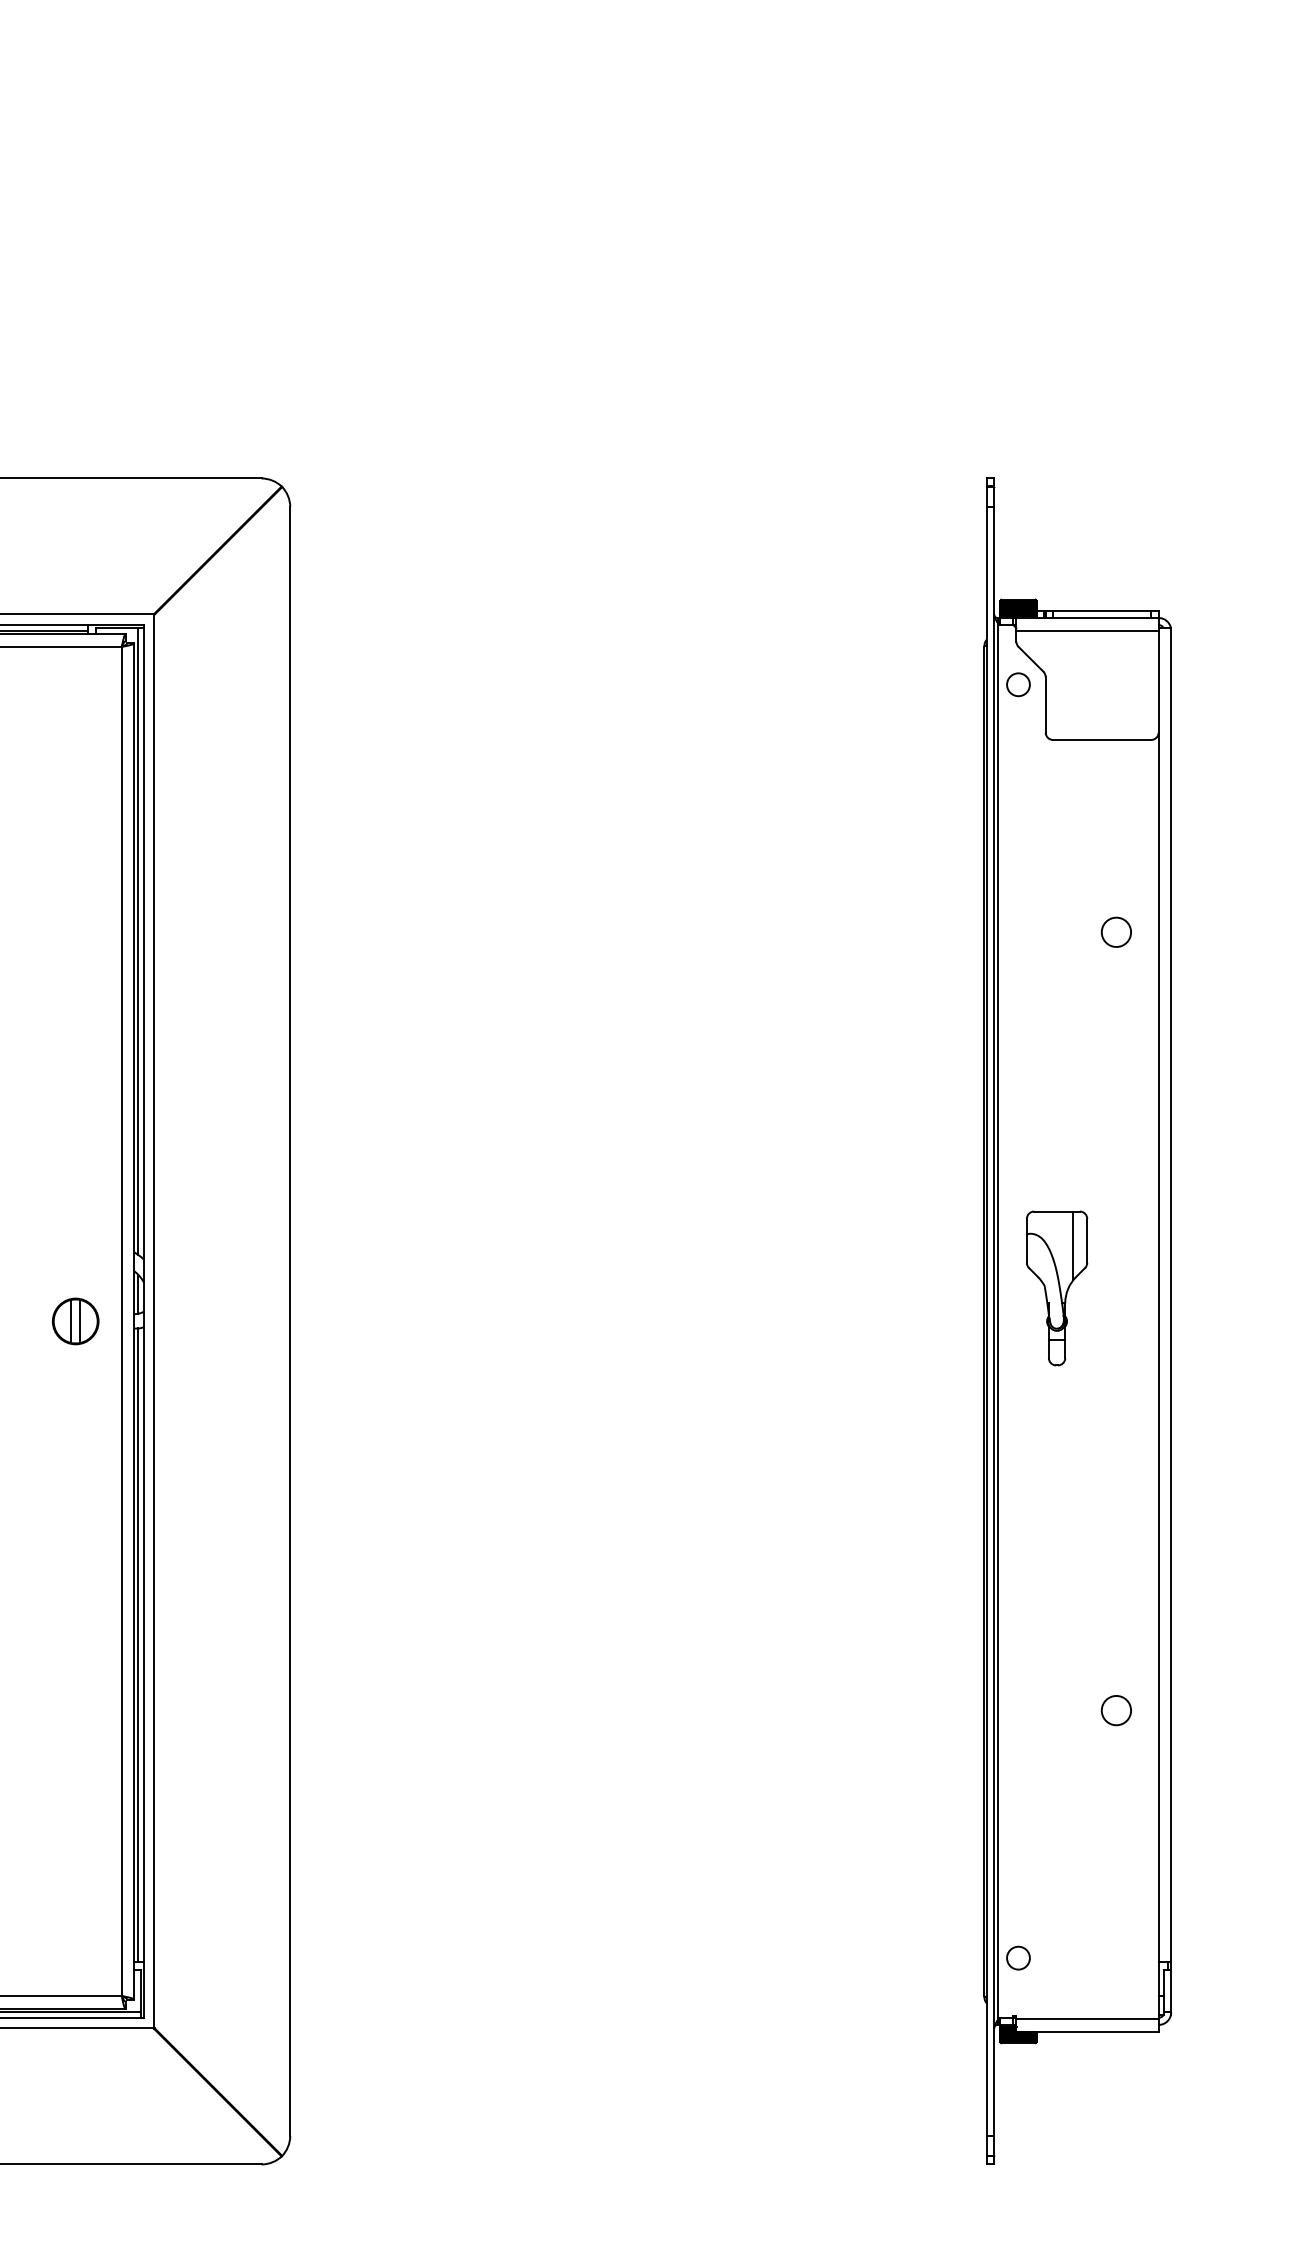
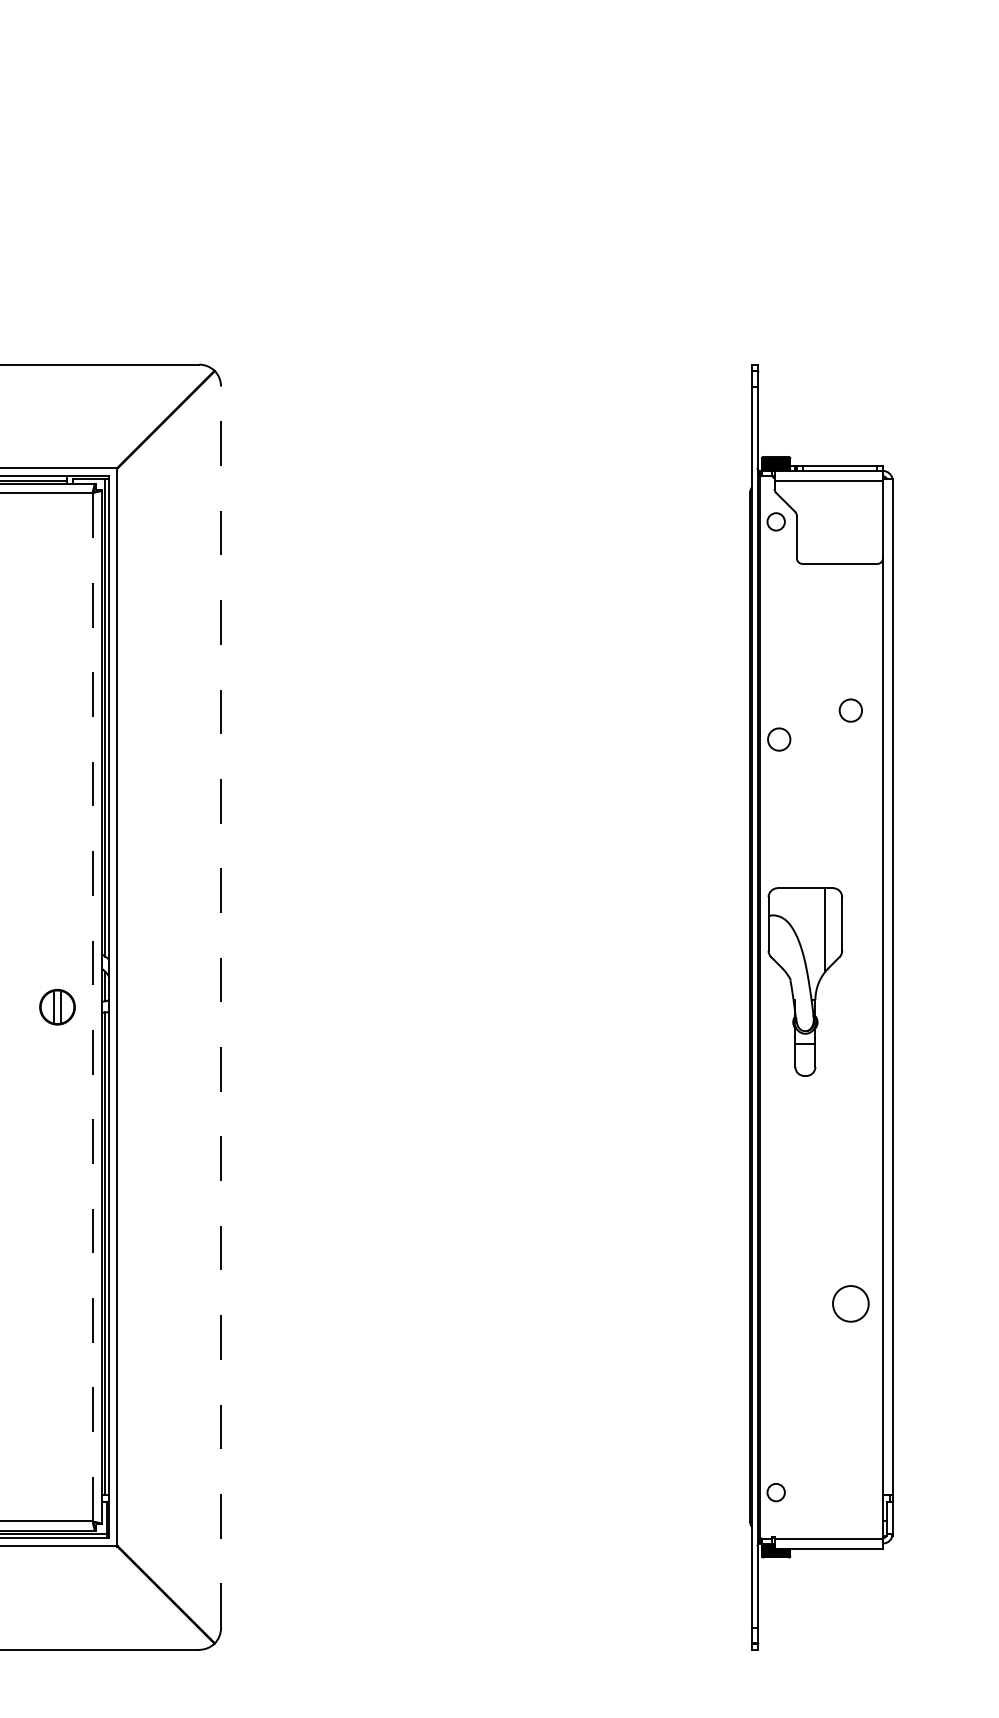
circle: (1021, 969) -> (778, 738), added
part: (1057, 1288) -> (805, 982), size x1.6
line: (290, 1320) -> (221, 1006), solid -> dashed
line: (121, 1321) -> (92, 1007), solid -> dashed
circle: (1116, 1710) -> (850, 1303), size x1.6

